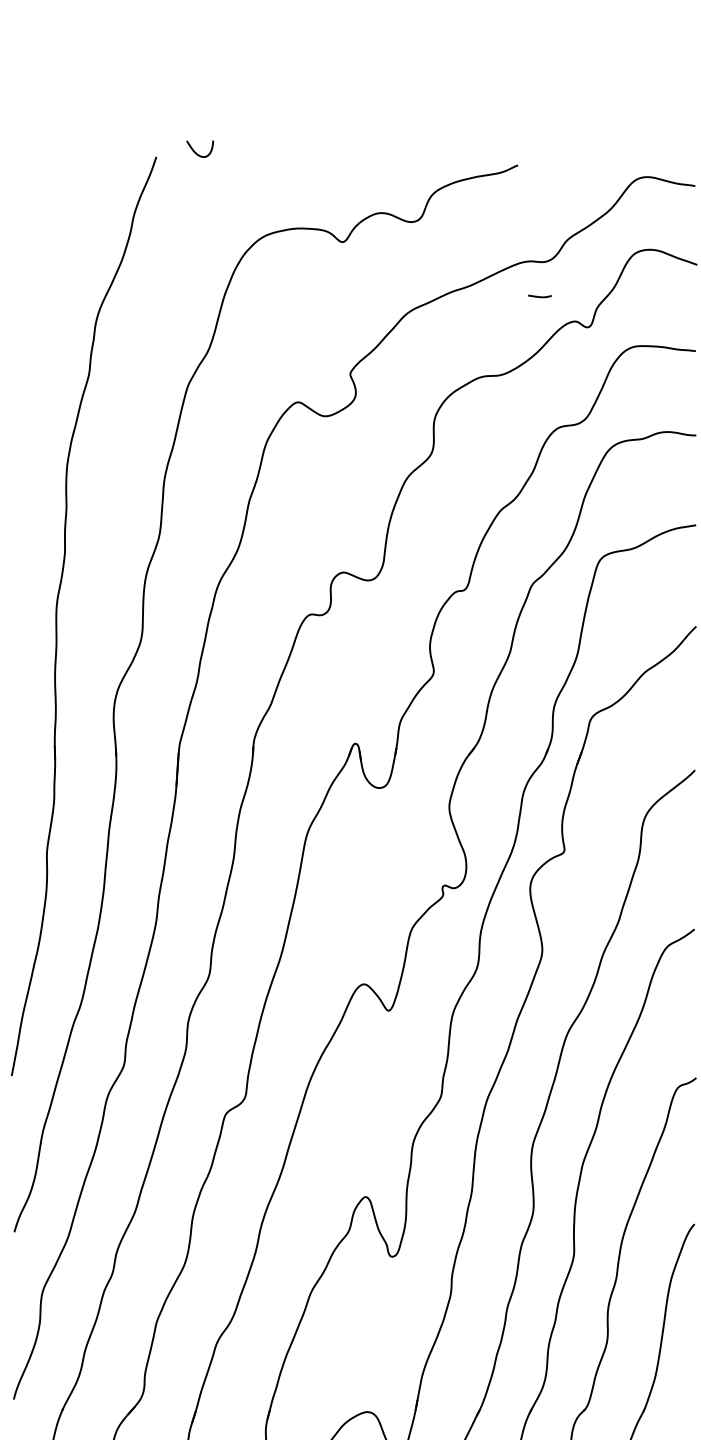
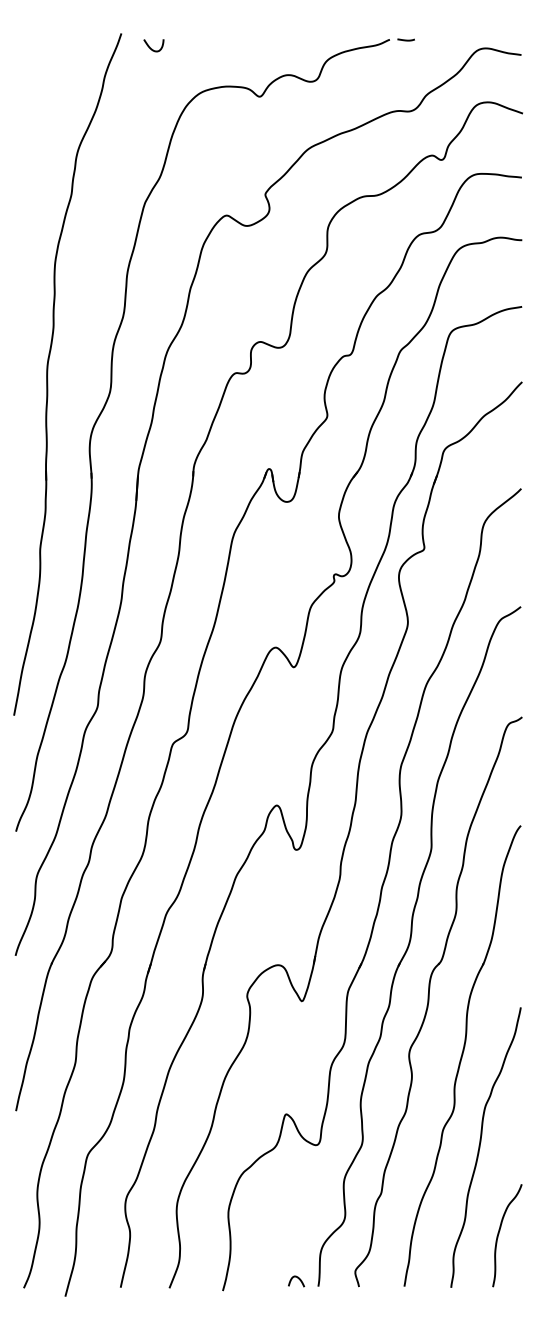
curve: (195, 151) -> (150, 47), moved
line: (539, 295) -> (405, 39), moved

